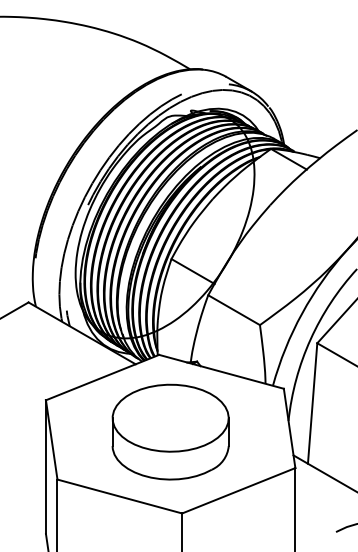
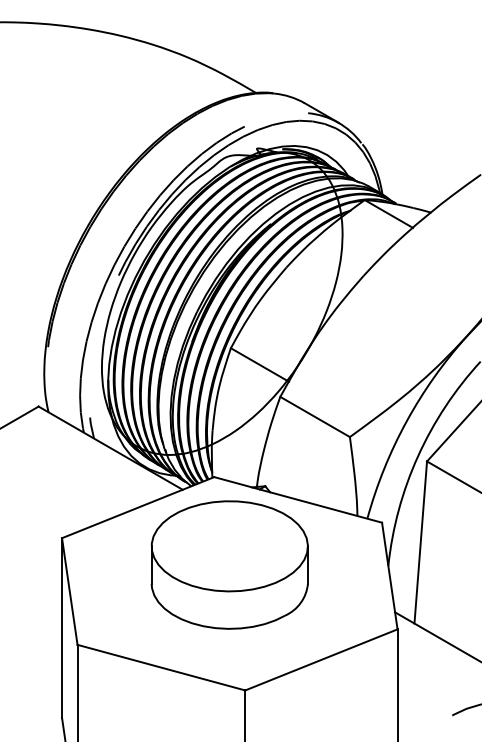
part: (170, 431) -> (229, 564), moved

